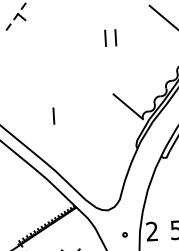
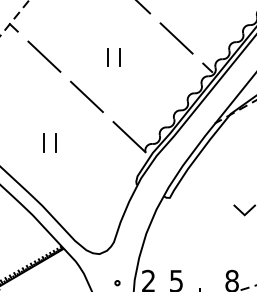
line: (49, 40) -> (44, 56), added
line: (88, 73) -> (86, 96), added
line: (63, 115) -> (55, 142), added

